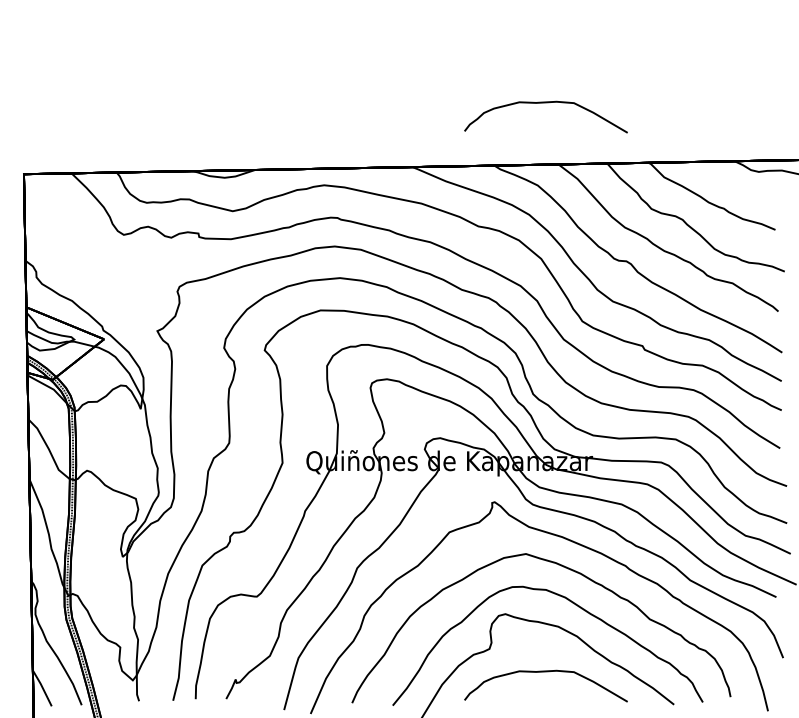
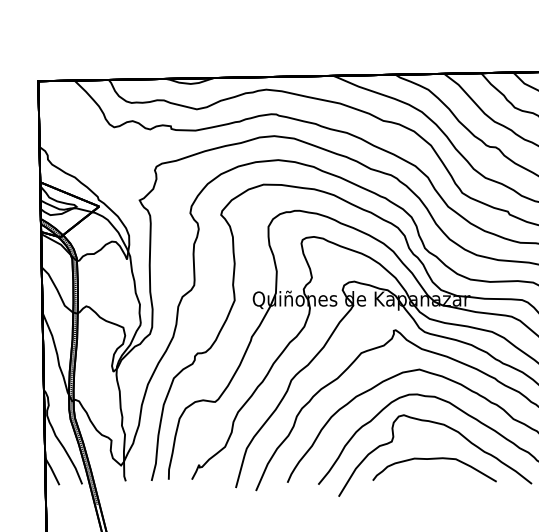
curve: (545, 103) -> (434, 27), removed

